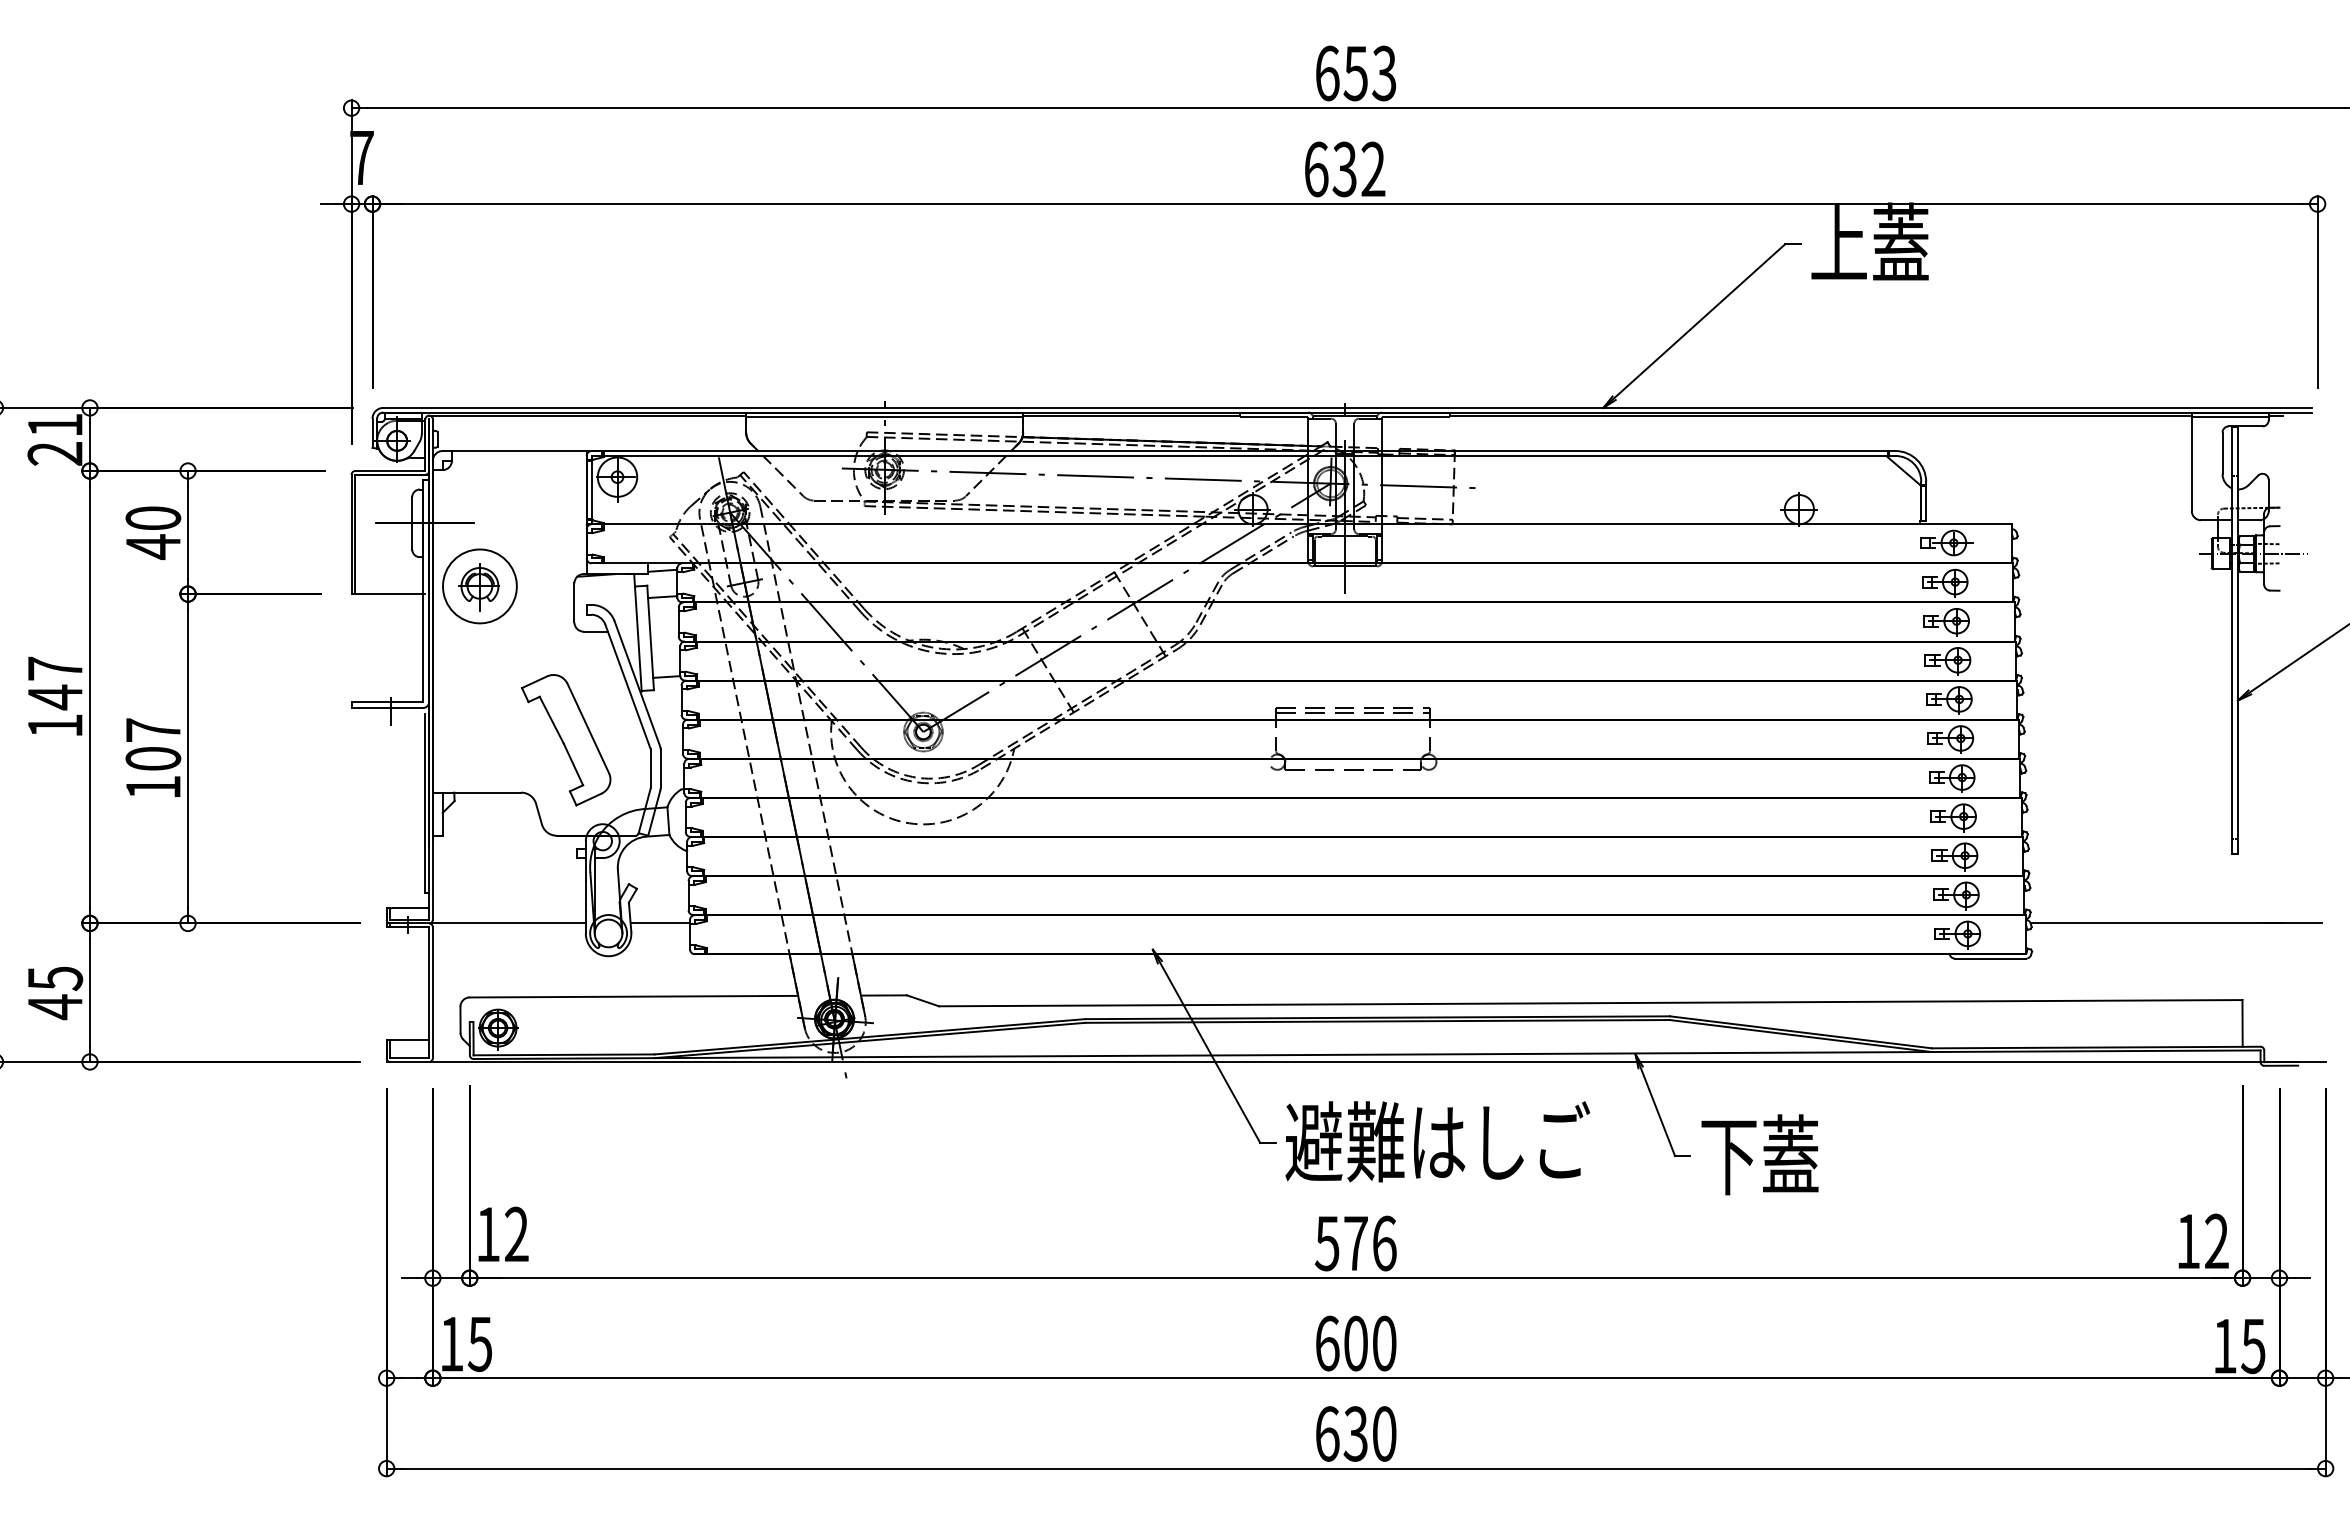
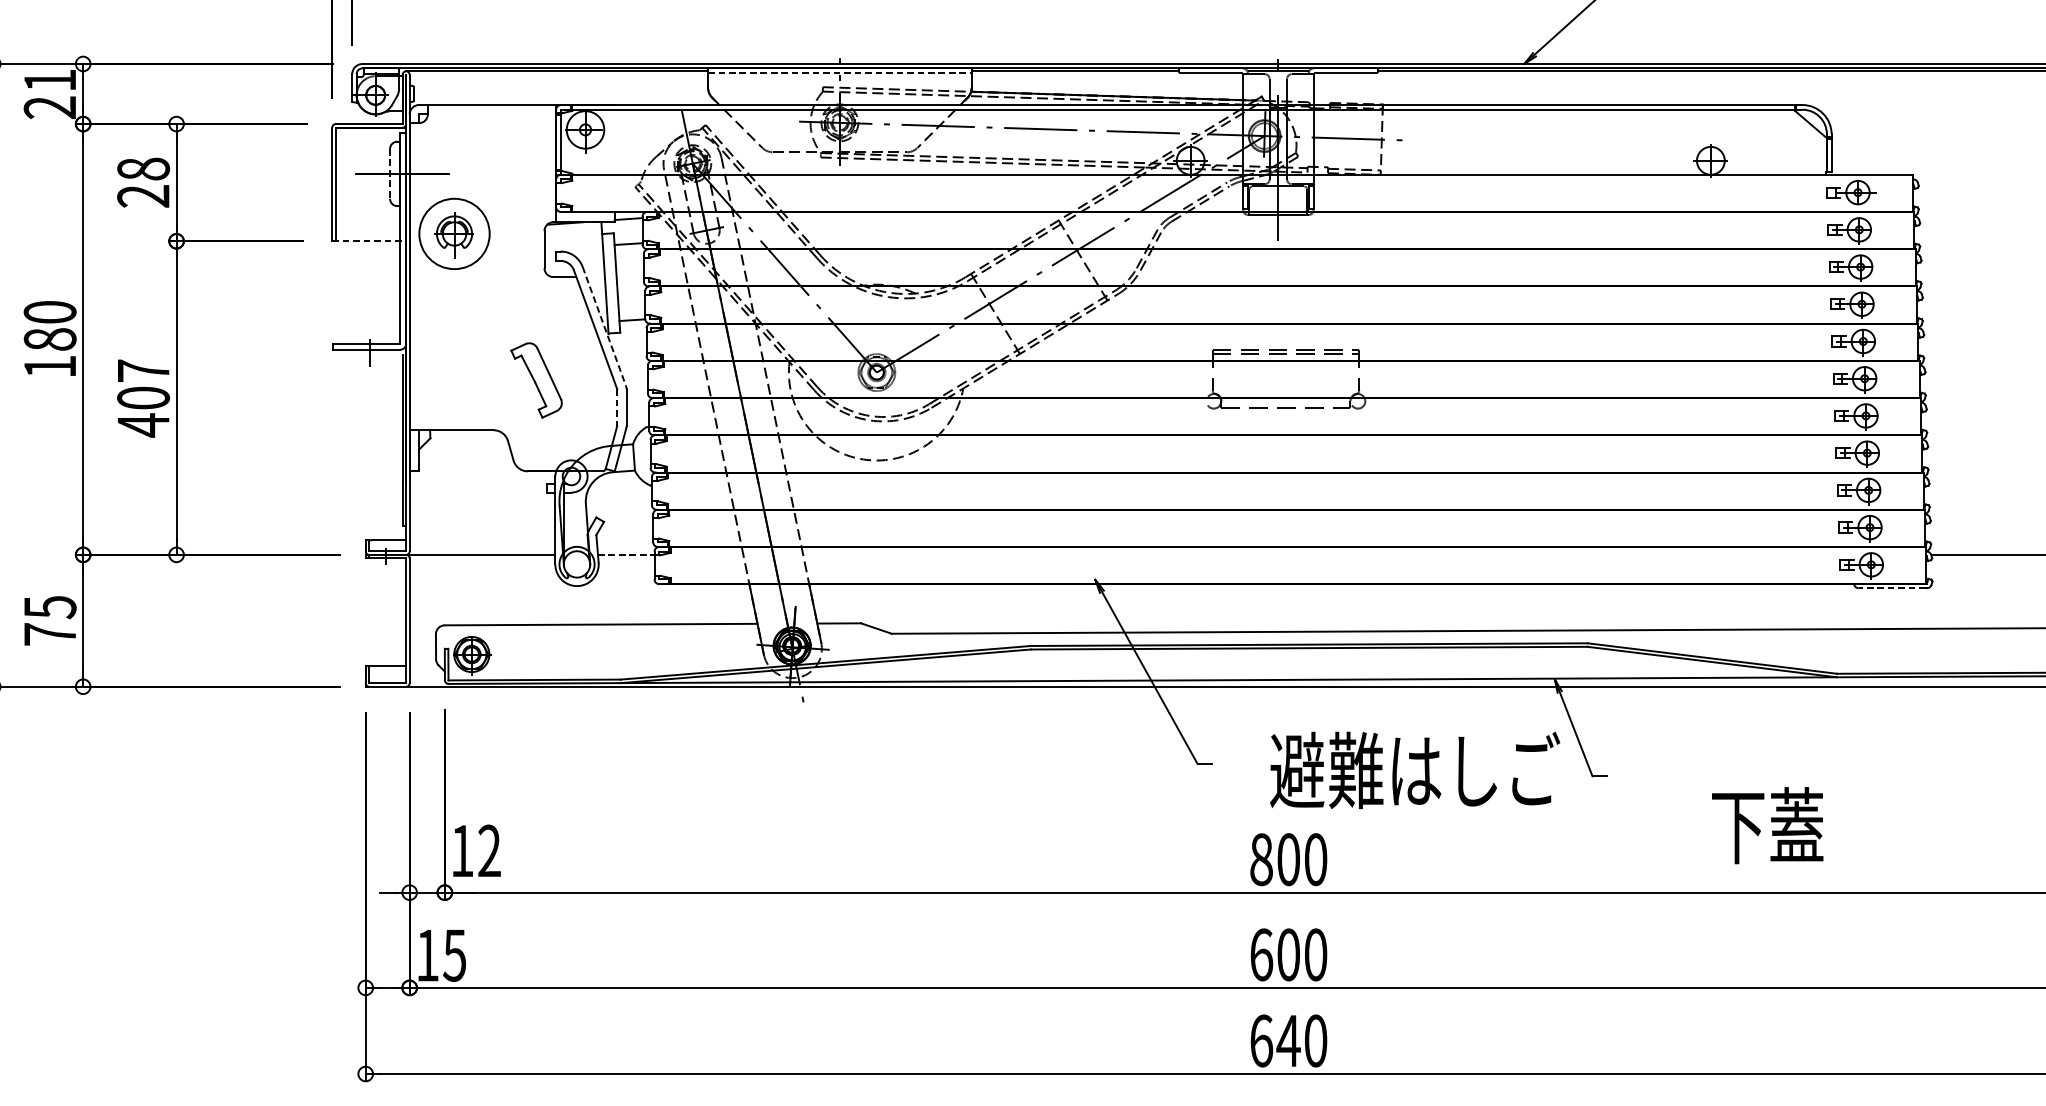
line: (885, 417) -> (840, 73), solid -> dashed
line: (412, 523) -> (390, 174), solid -> dashed
text: (152, 533) -> (142, 183), 40 -> 28
line: (388, 594) -> (367, 241), solid -> dashed
text: (55, 683) -> (50, 326), 147 -> 180
line: (637, 684) -> (604, 327), solid -> dashed
part: (565, 740) -> (535, 380), size x0.6
line: (650, 769) -> (616, 408), solid -> dashed
text: (153, 787) -> (143, 425), 107 -> 407
line: (660, 923) -> (626, 554), solid -> dashed
line: (1989, 958) -> (1891, 588), solid -> dashed
text: (55, 1007) -> (50, 634), 45 -> 75
text: (1437, 1141) -> (1414, 770), moved
text: (1759, 1154) -> (1767, 825), moved
text: (1355, 1243) -> (1288, 859), 576 -> 800
text: (1355, 1433) -> (1288, 1040), 630 -> 640

